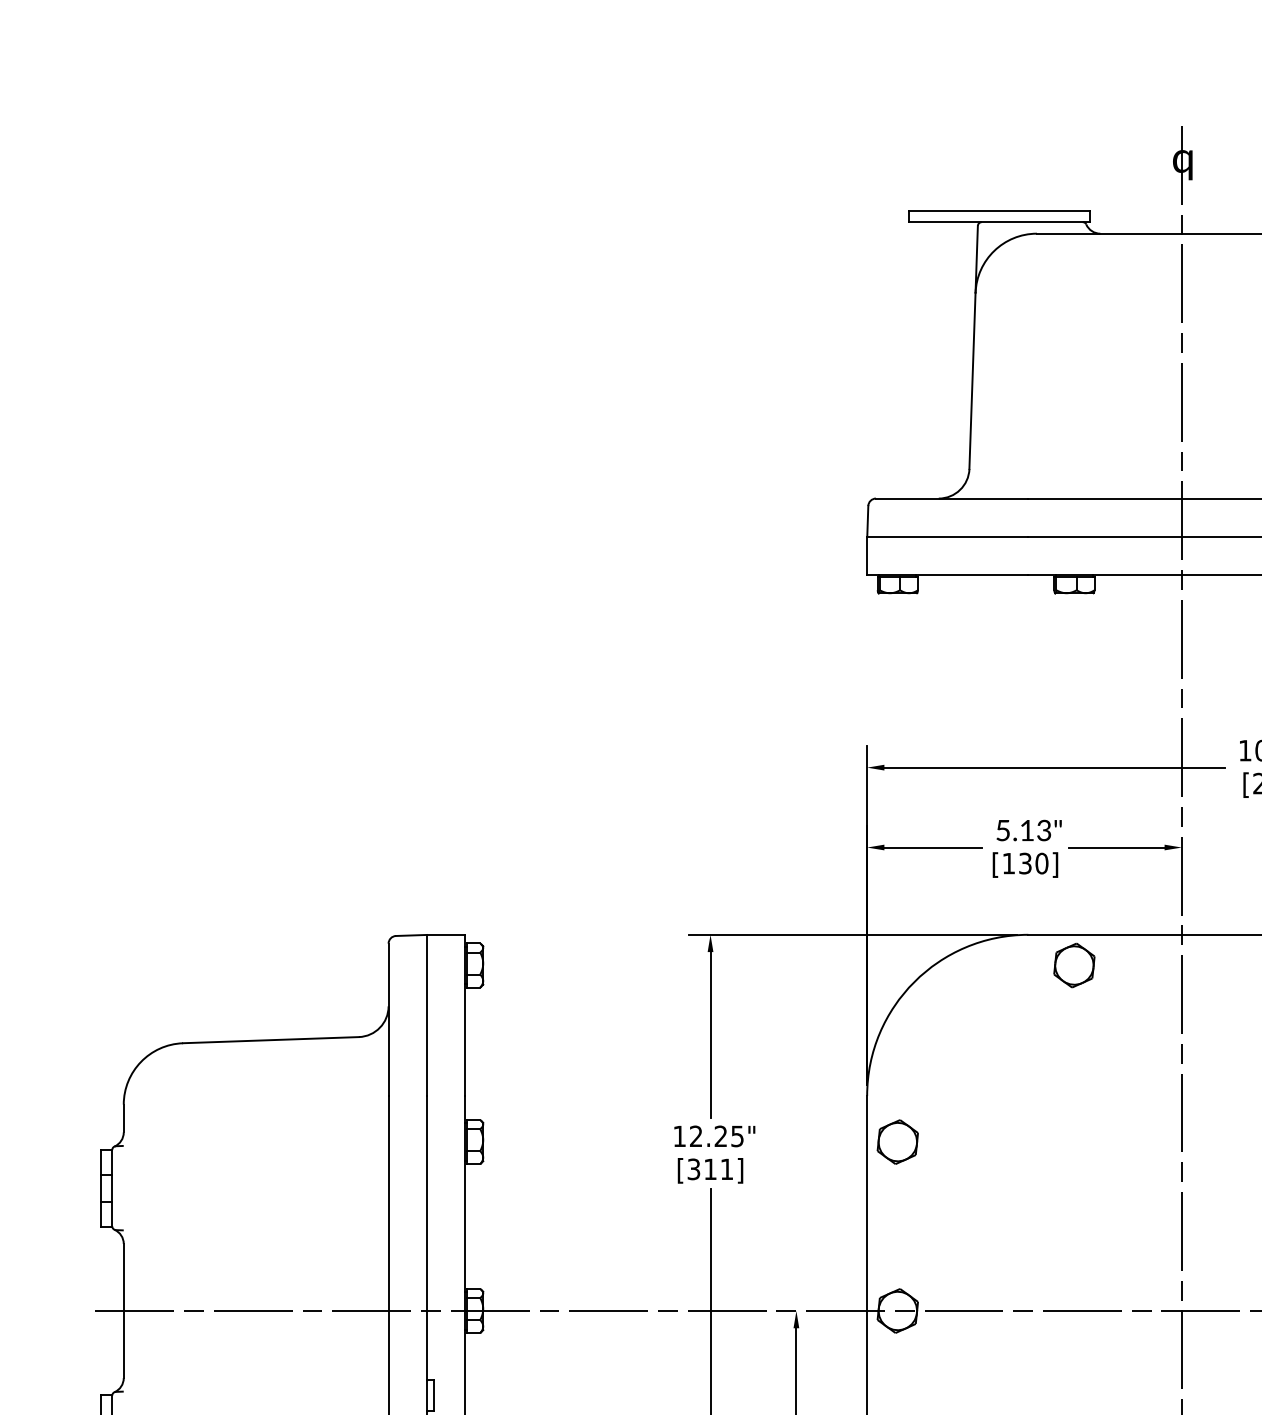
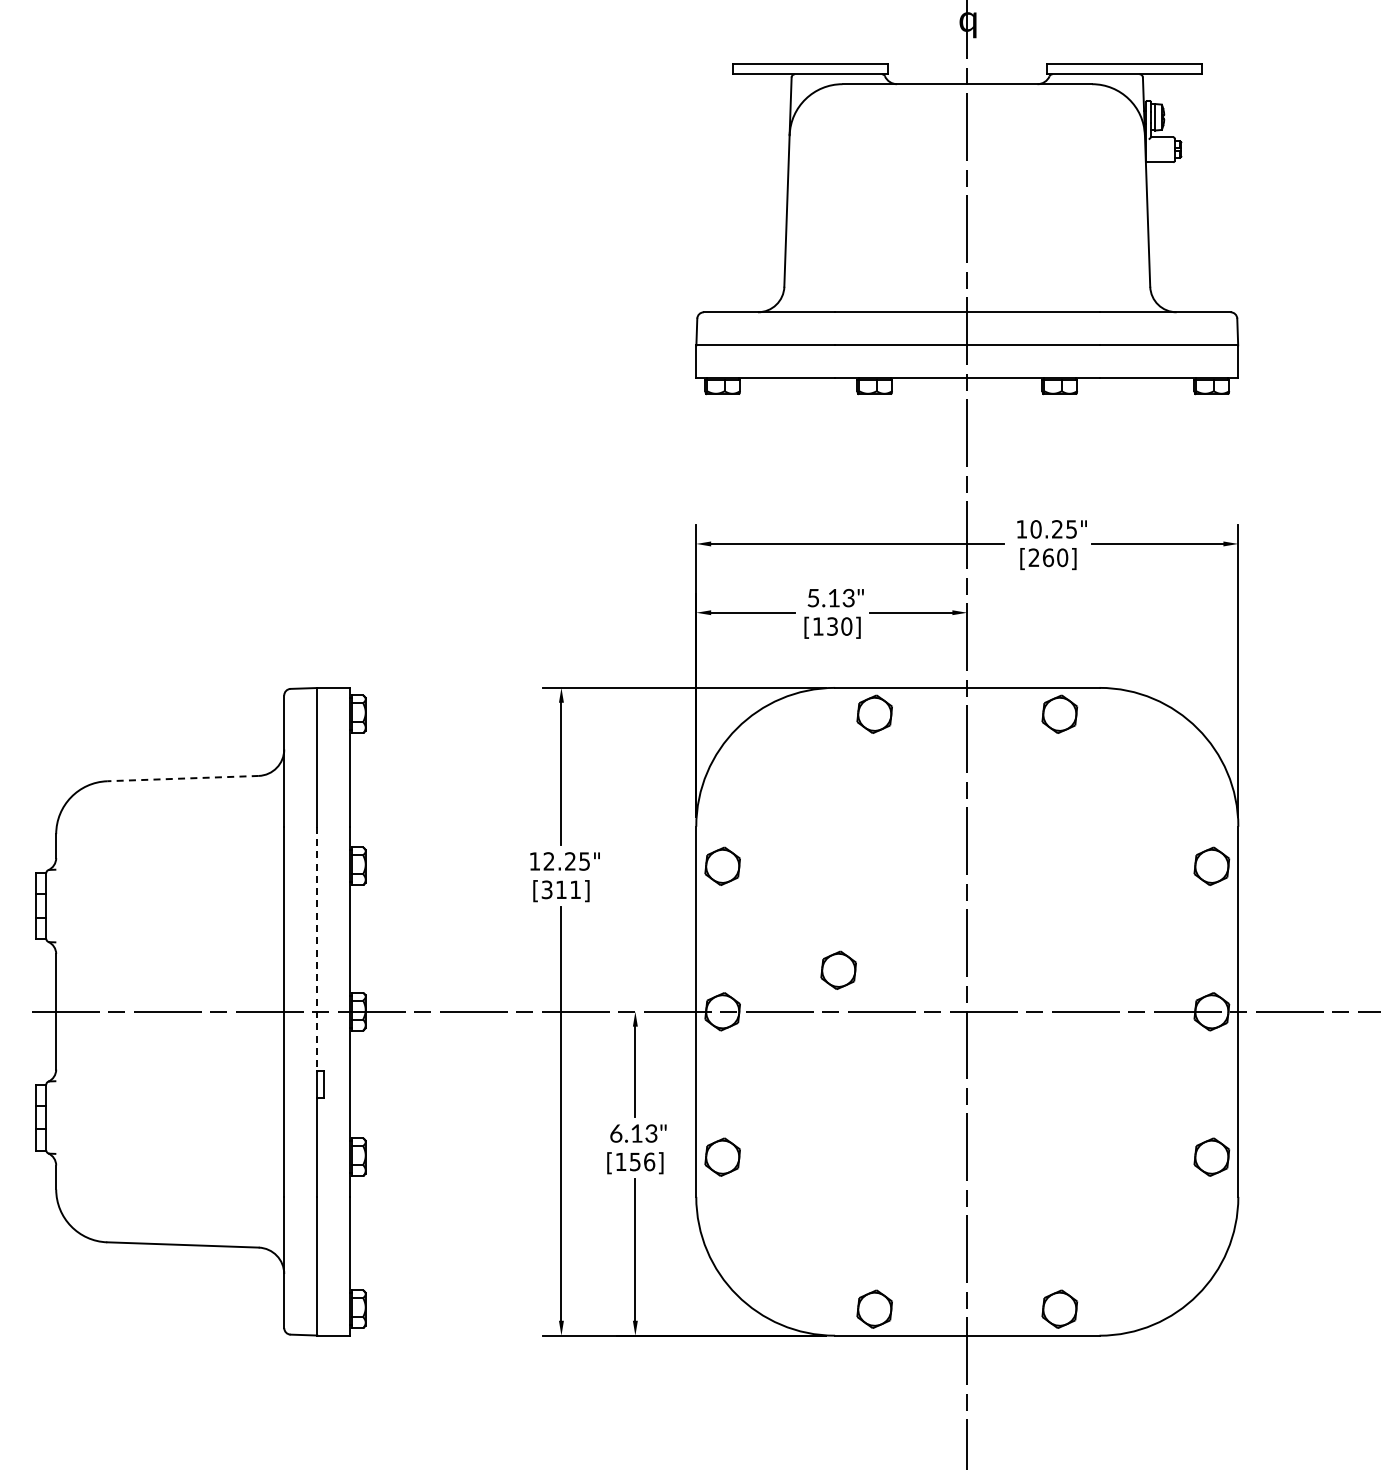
line: (271, 1040) -> (183, 778), solid -> dashed
line: (427, 1238) -> (317, 949), solid -> dashed
part: (1032, 1261) -> (838, 969), added

